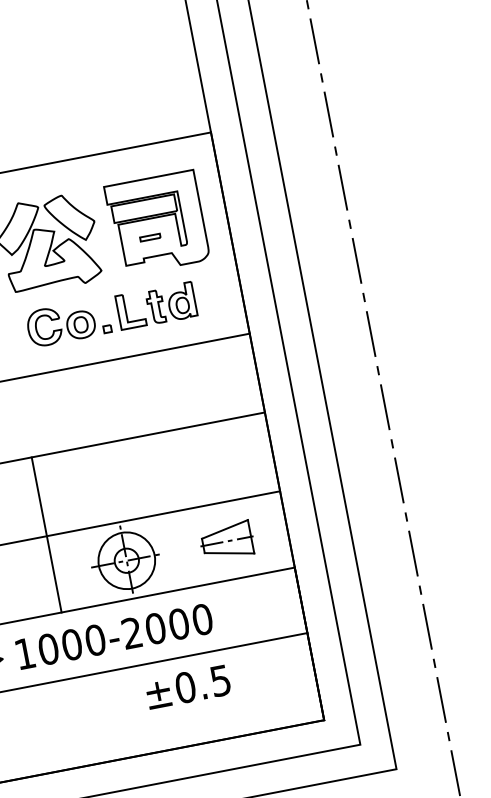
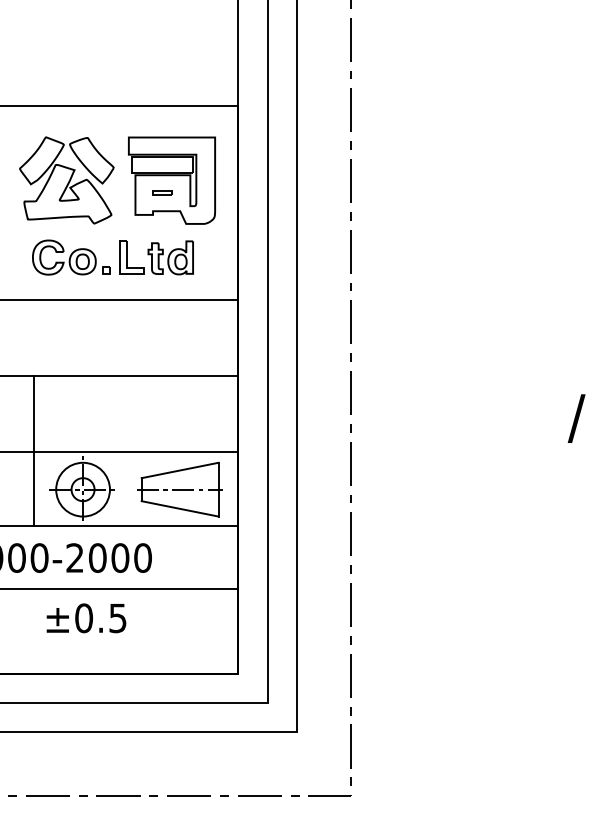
line: (47, 535) -> (34, 451), moved
part: (226, 541) -> (179, 489), size x1.67
text: (188, 687) -> (86, 618), moved

